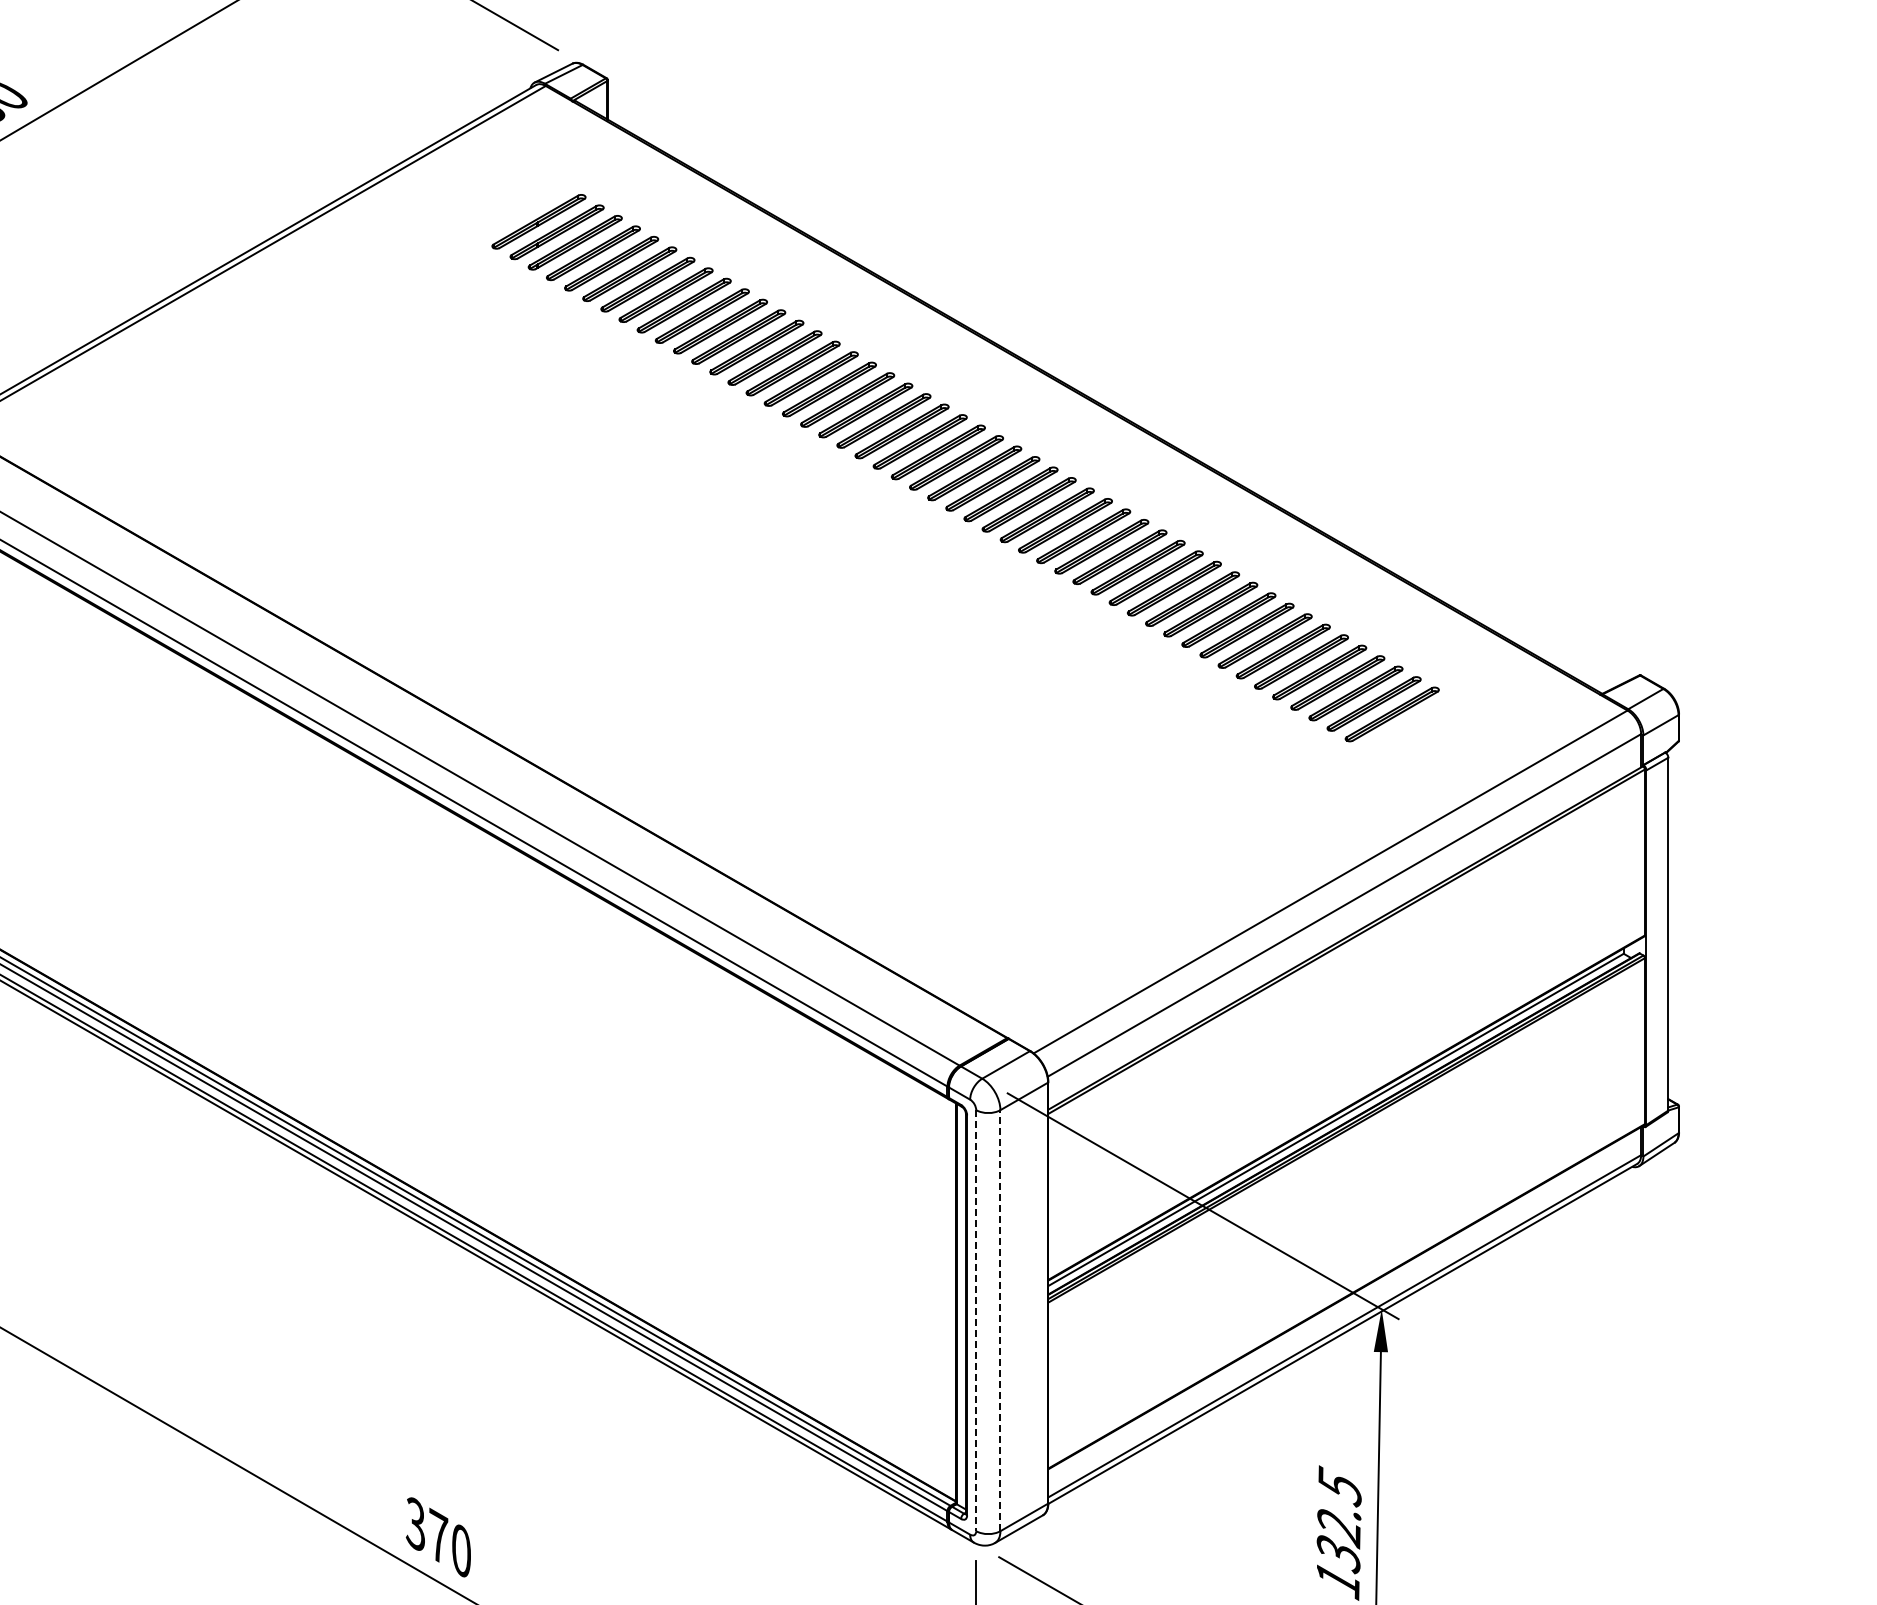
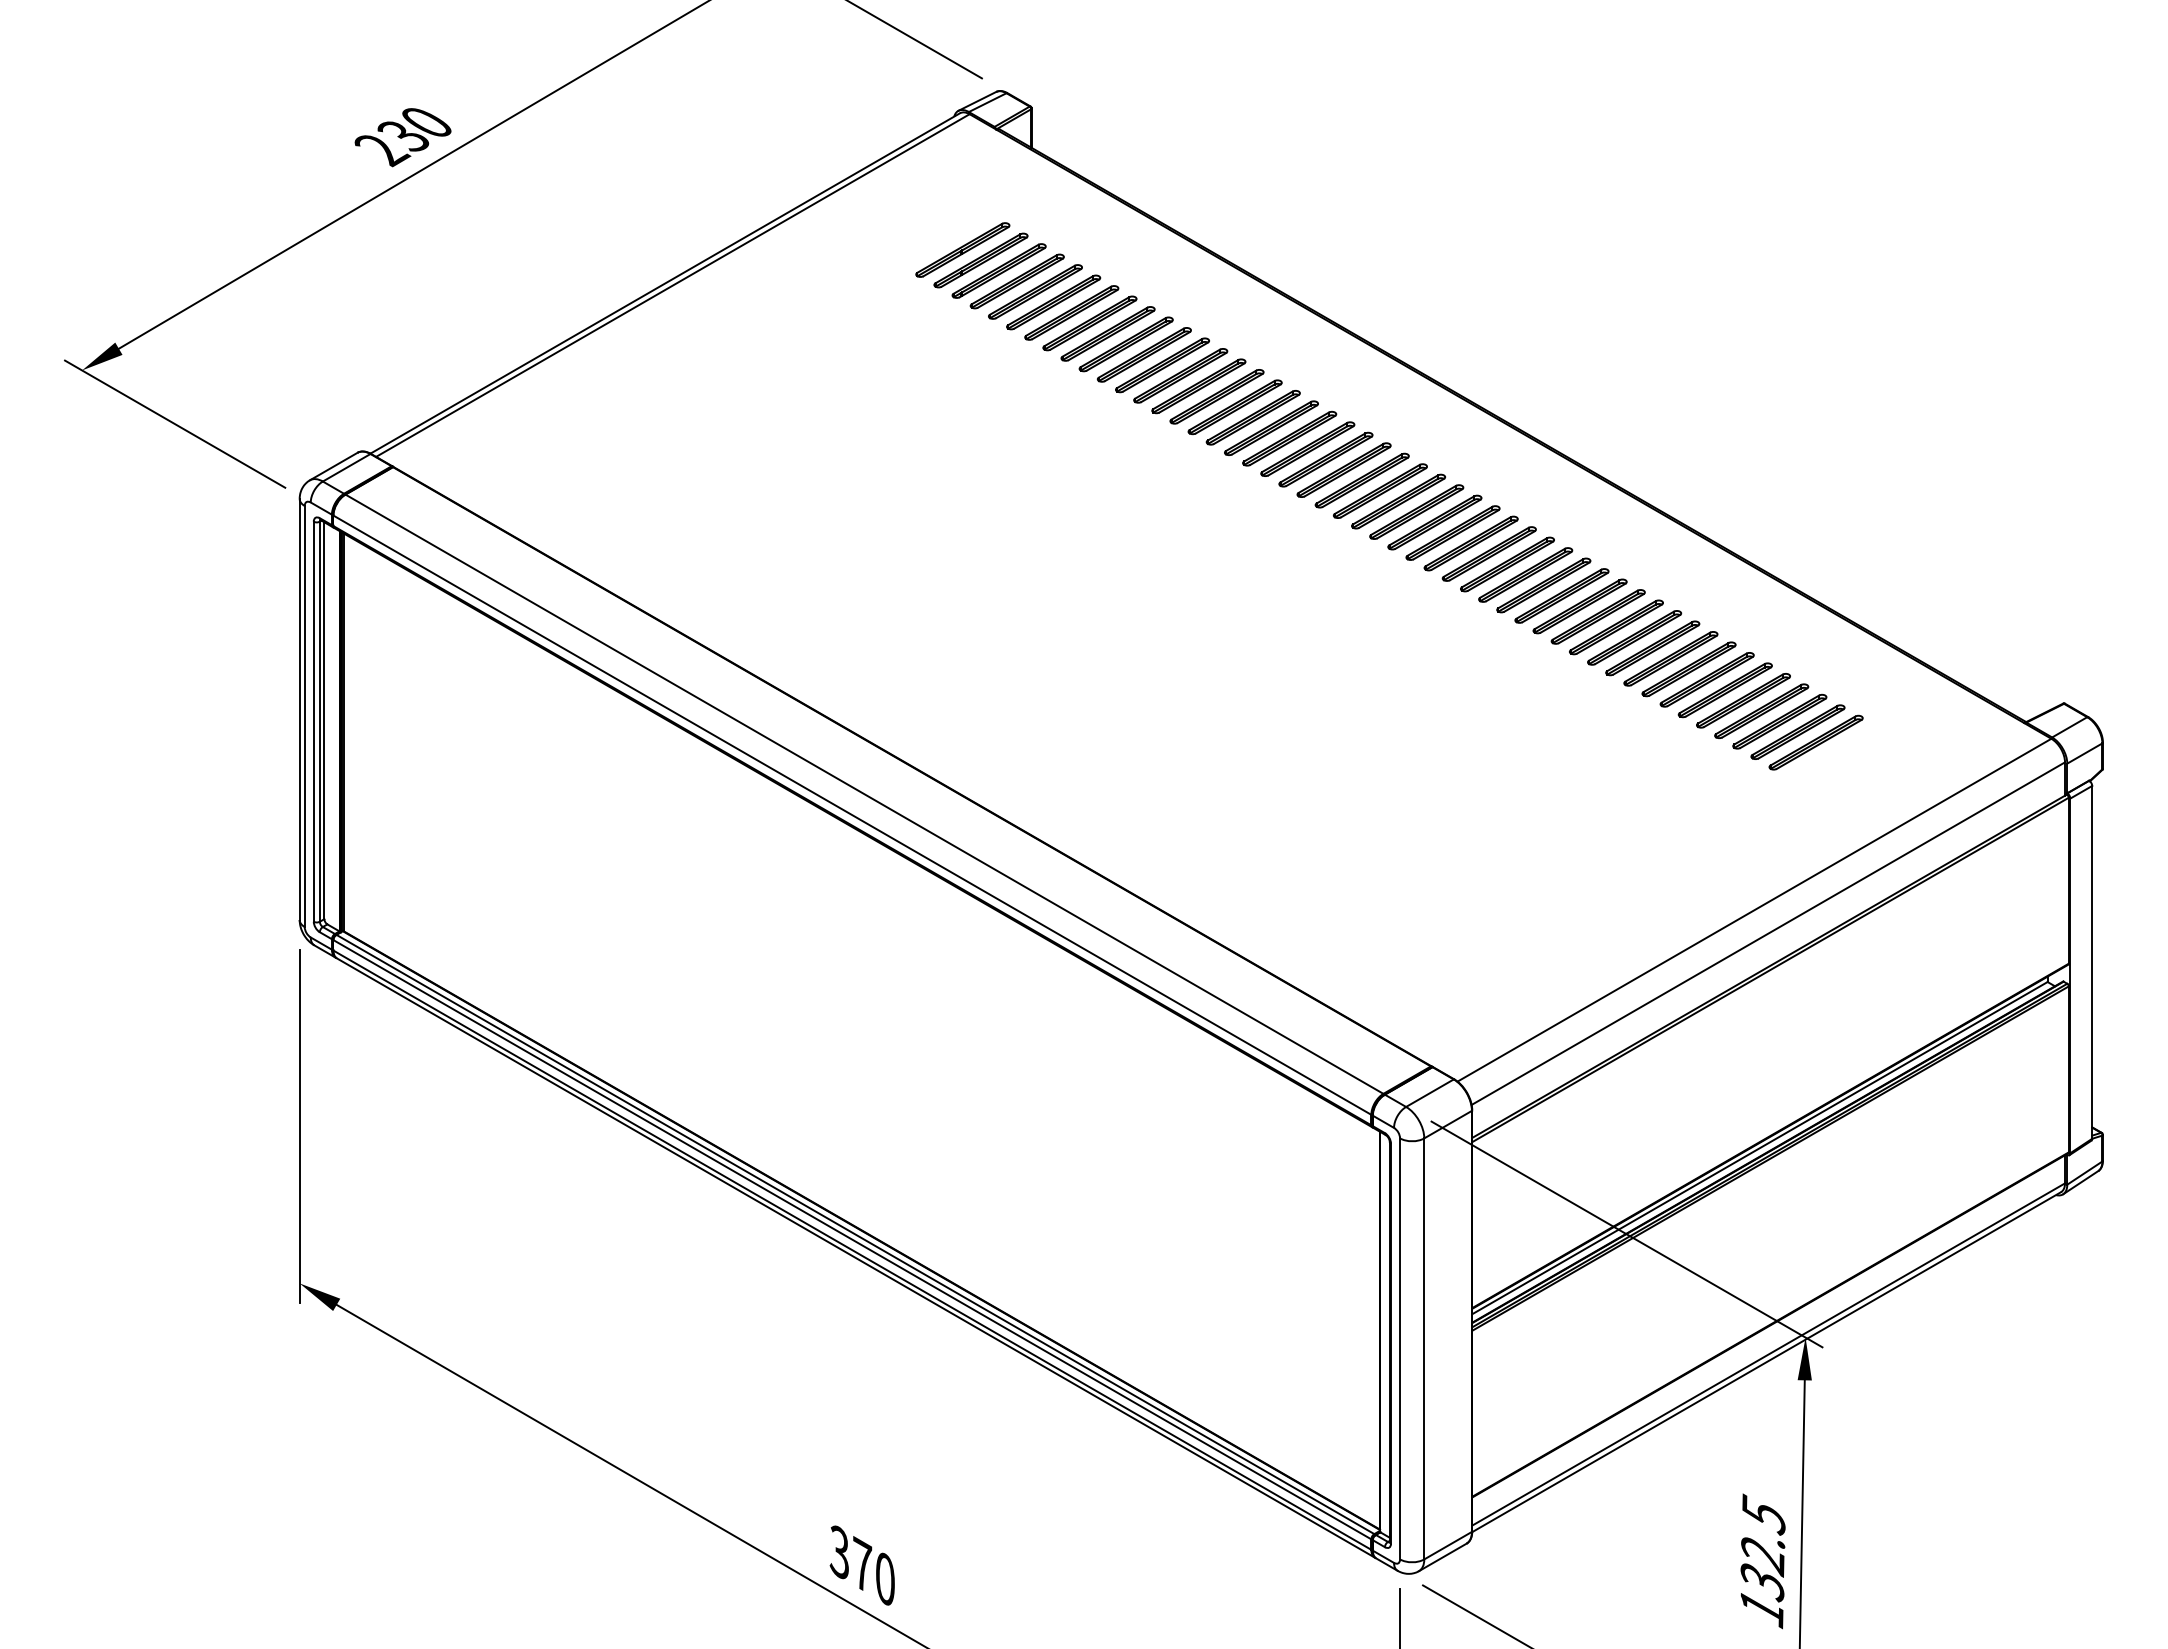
line: (976, 1320) -> (1400, 1348), dashed -> solid
line: (1000, 1320) -> (1424, 1348), dashed -> solid

